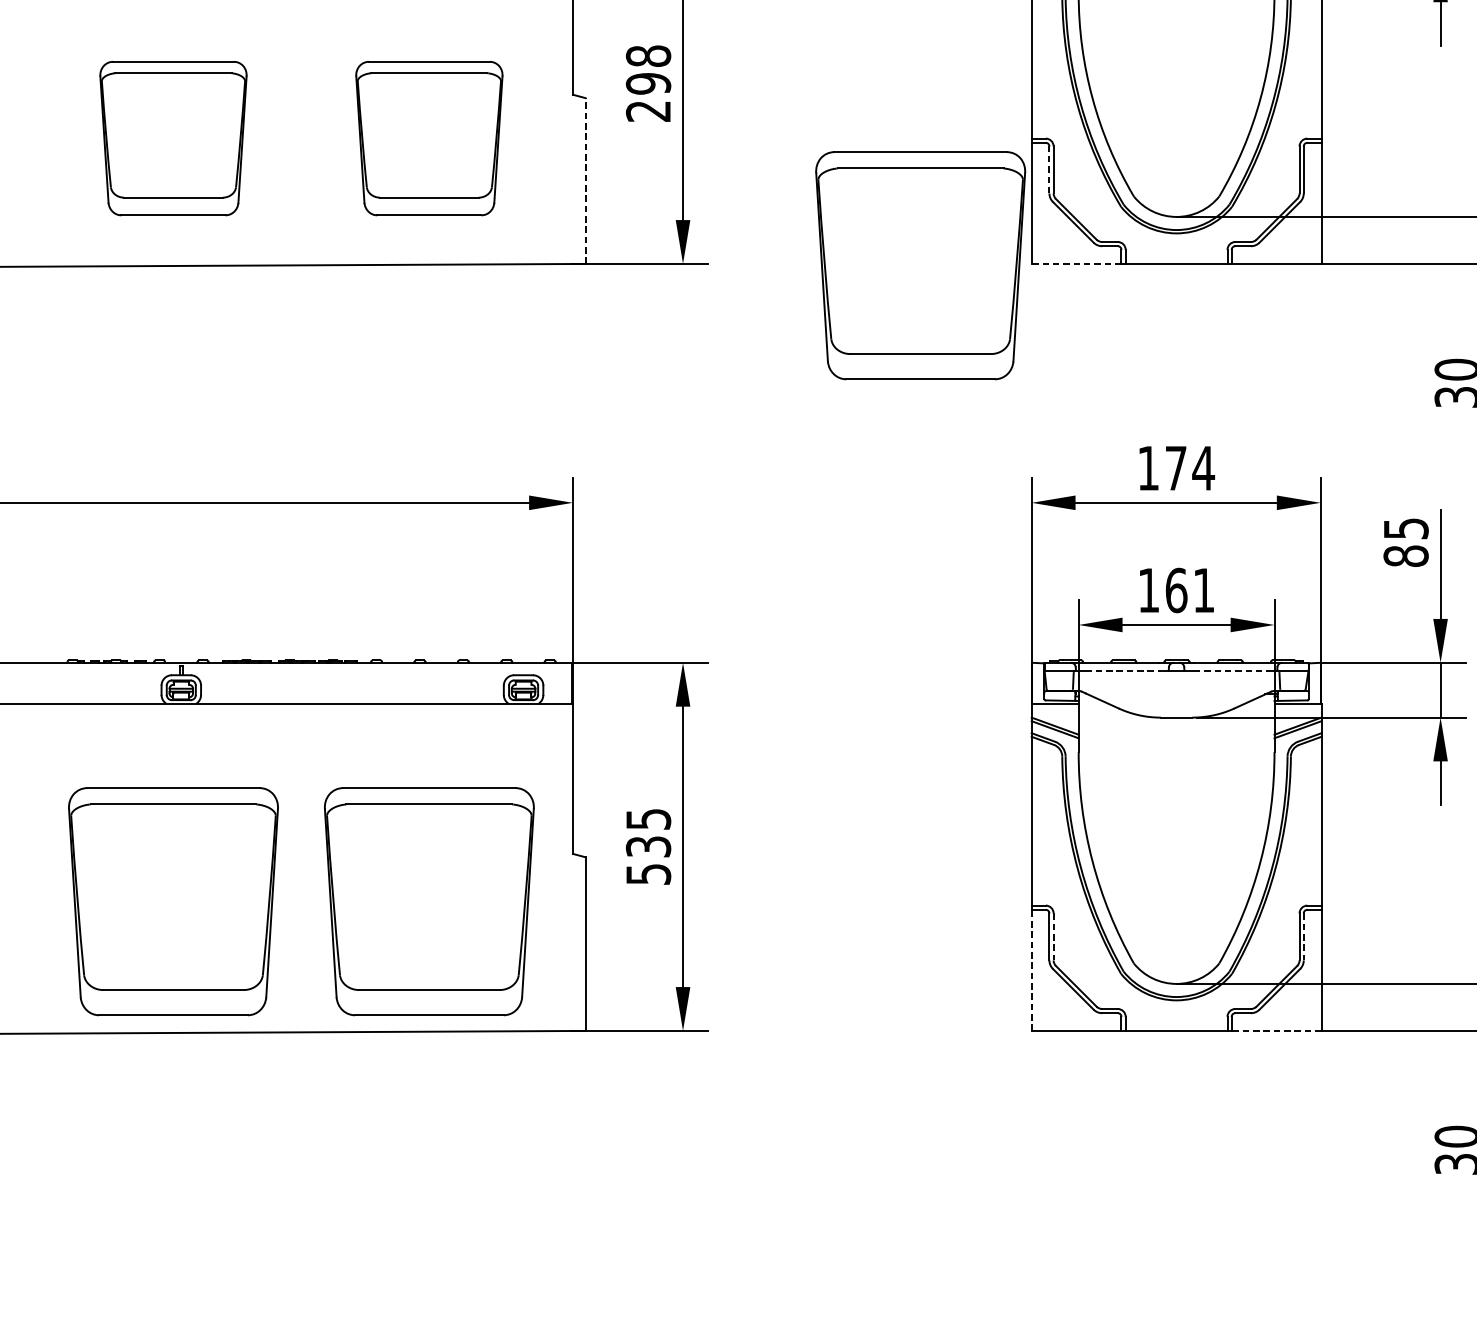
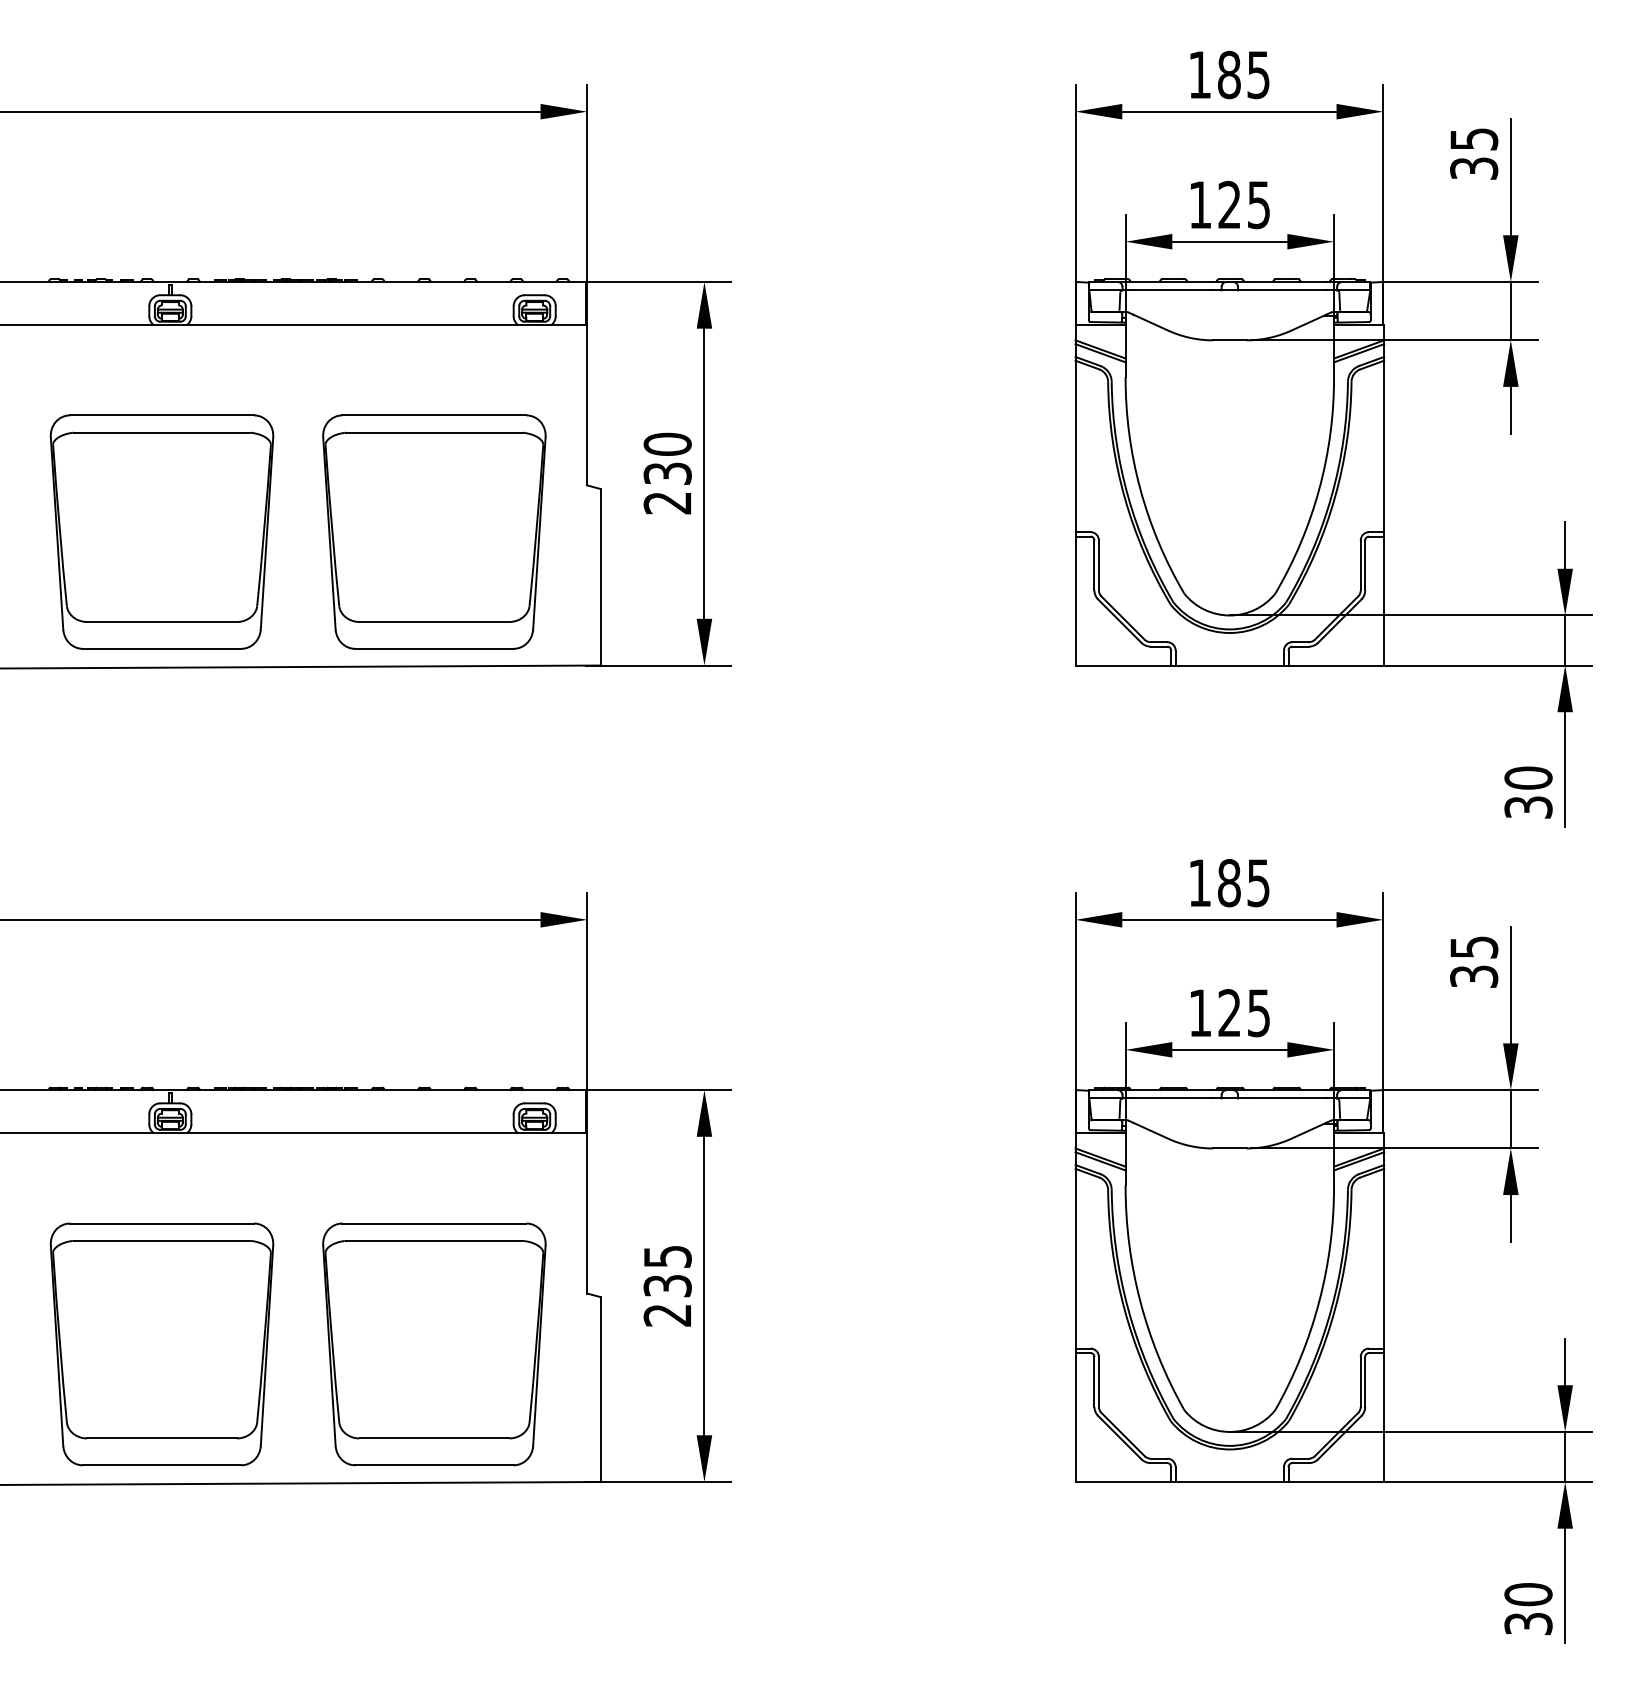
text: (648, 69) -> (667, 458), 298 -> 230
part: (172, 138) -> (161, 531), size x1.43
part: (429, 138) -> (434, 531), size x1.43
line: (1049, 169) -> (1094, 564), dashed -> solid
line: (585, 180) -> (600, 576), dashed -> solid
line: (1076, 263) -> (1123, 665), dashed -> solid
part: (920, 265) -> (957, 667), removed
text: (1190, 468) -> (1244, 883), 174 -> 185
text: (1406, 556) -> (1474, 976), 85 -> 35
text: (1189, 590) -> (1243, 1013), 161 -> 125
line: (1122, 670) -> (1172, 1098), dashed -> solid
line: (1231, 670) -> (1288, 1098), dashed -> solid
text: (648, 874) -> (667, 1315), 535 -> 235
line: (1053, 937) -> (1098, 1382), dashed -> solid
line: (1304, 937) -> (1365, 1382), dashed -> solid
line: (1031, 970) -> (1075, 1417), dashed -> solid
line: (1276, 1030) -> (1336, 1481), dashed -> solid

